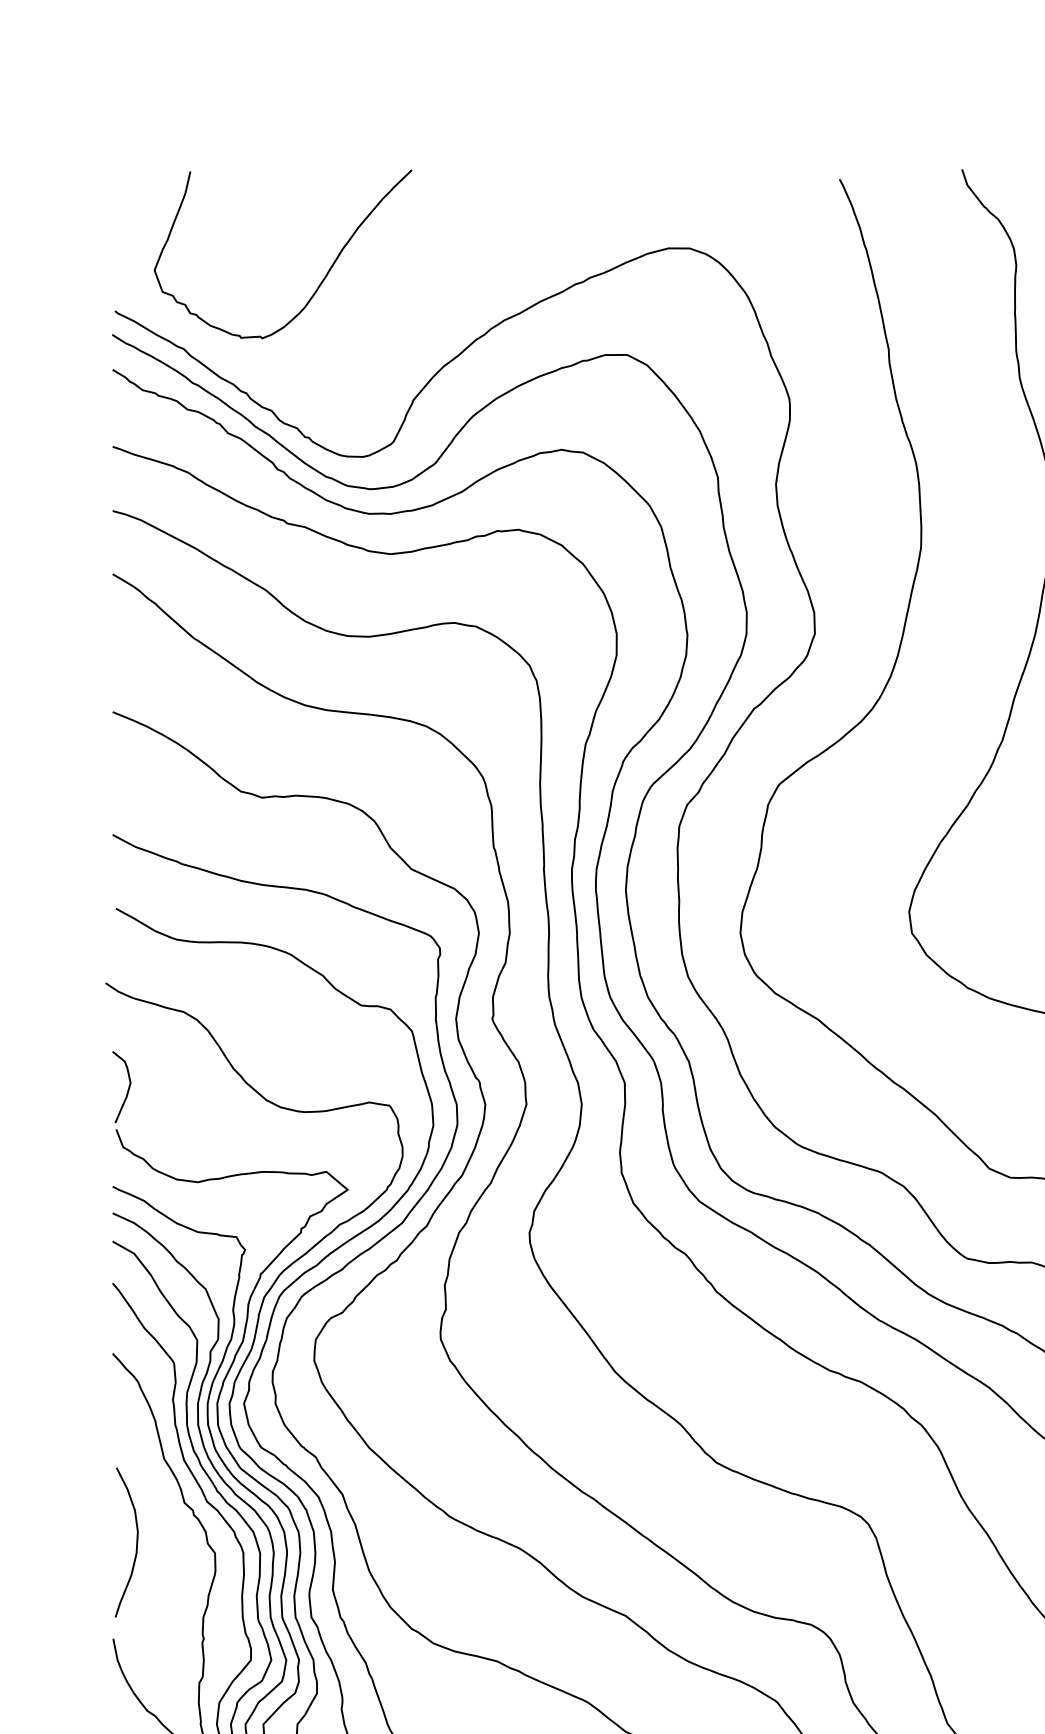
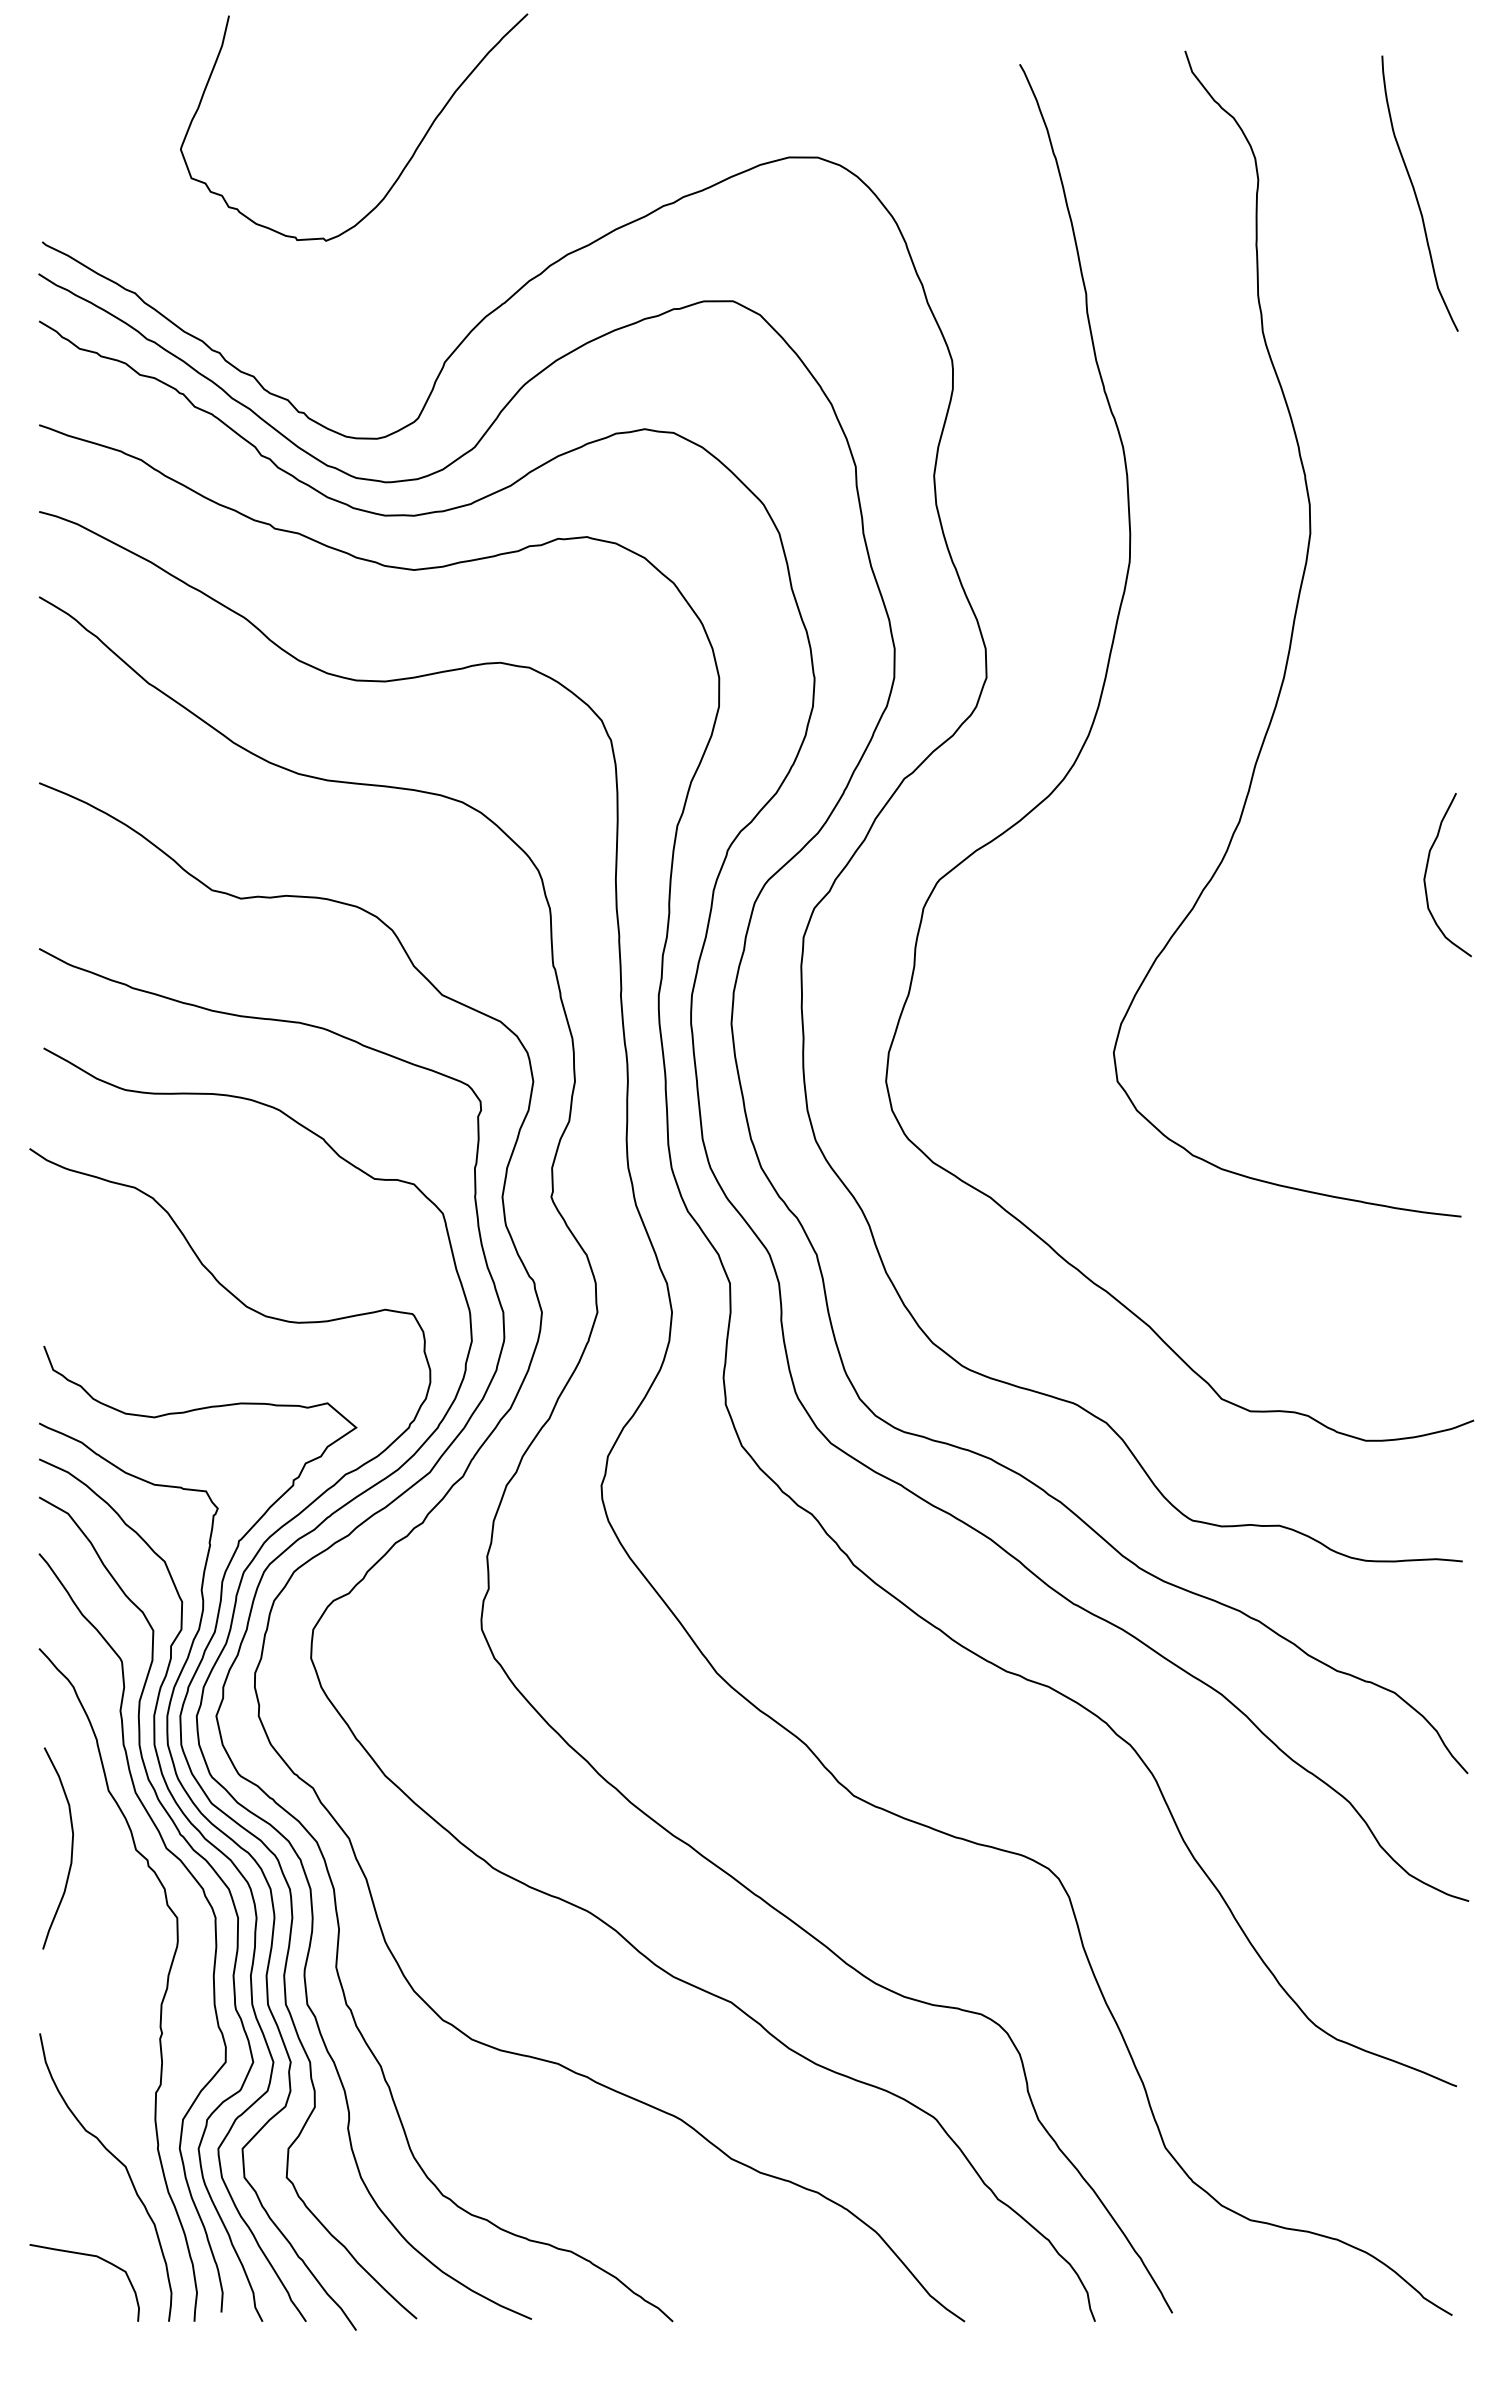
curve: (321, 281) -> (406, 163), moved
curve: (127, 1089) -> (59, 1292), removed
curve: (136, 1542) -> (71, 1848), moved

